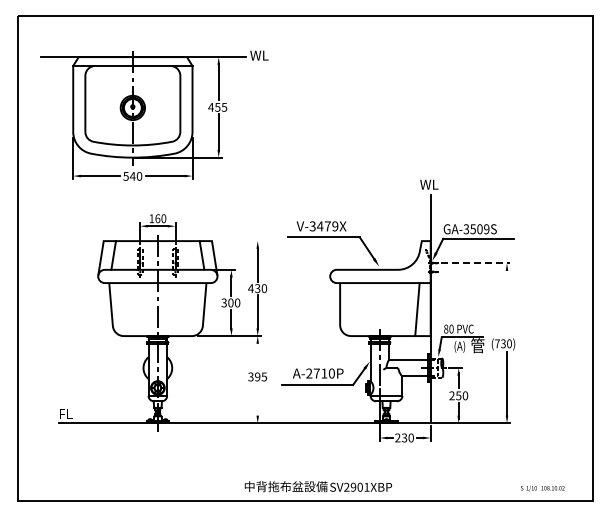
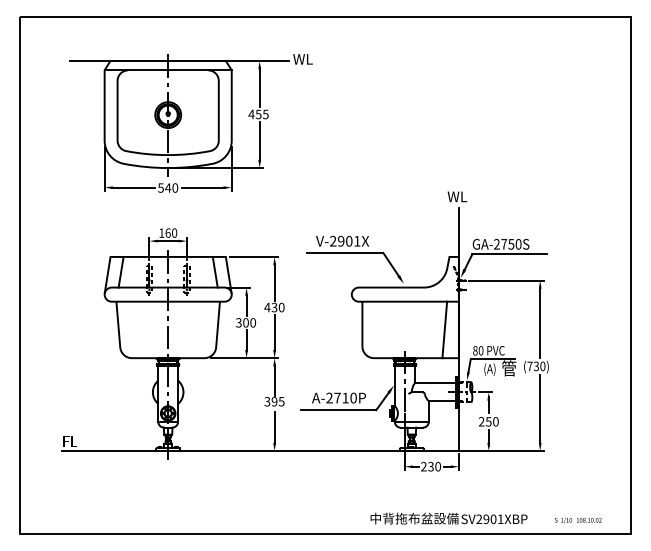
part: (154, 115) -> (191, 123), moved
text: (323, 226) -> (344, 241), V-3479X -> V-2901X
text: (476, 229) -> (507, 244), GA-3509S -> GA-2750S
line: (238, 241) -> (254, 257), added
line: (475, 263) -> (506, 280), dashed -> solid
line: (507, 302) -> (540, 322), added
line: (257, 356) -> (274, 379), added
line: (257, 401) -> (274, 427), added
text: (318, 486) -> (449, 518), moved

